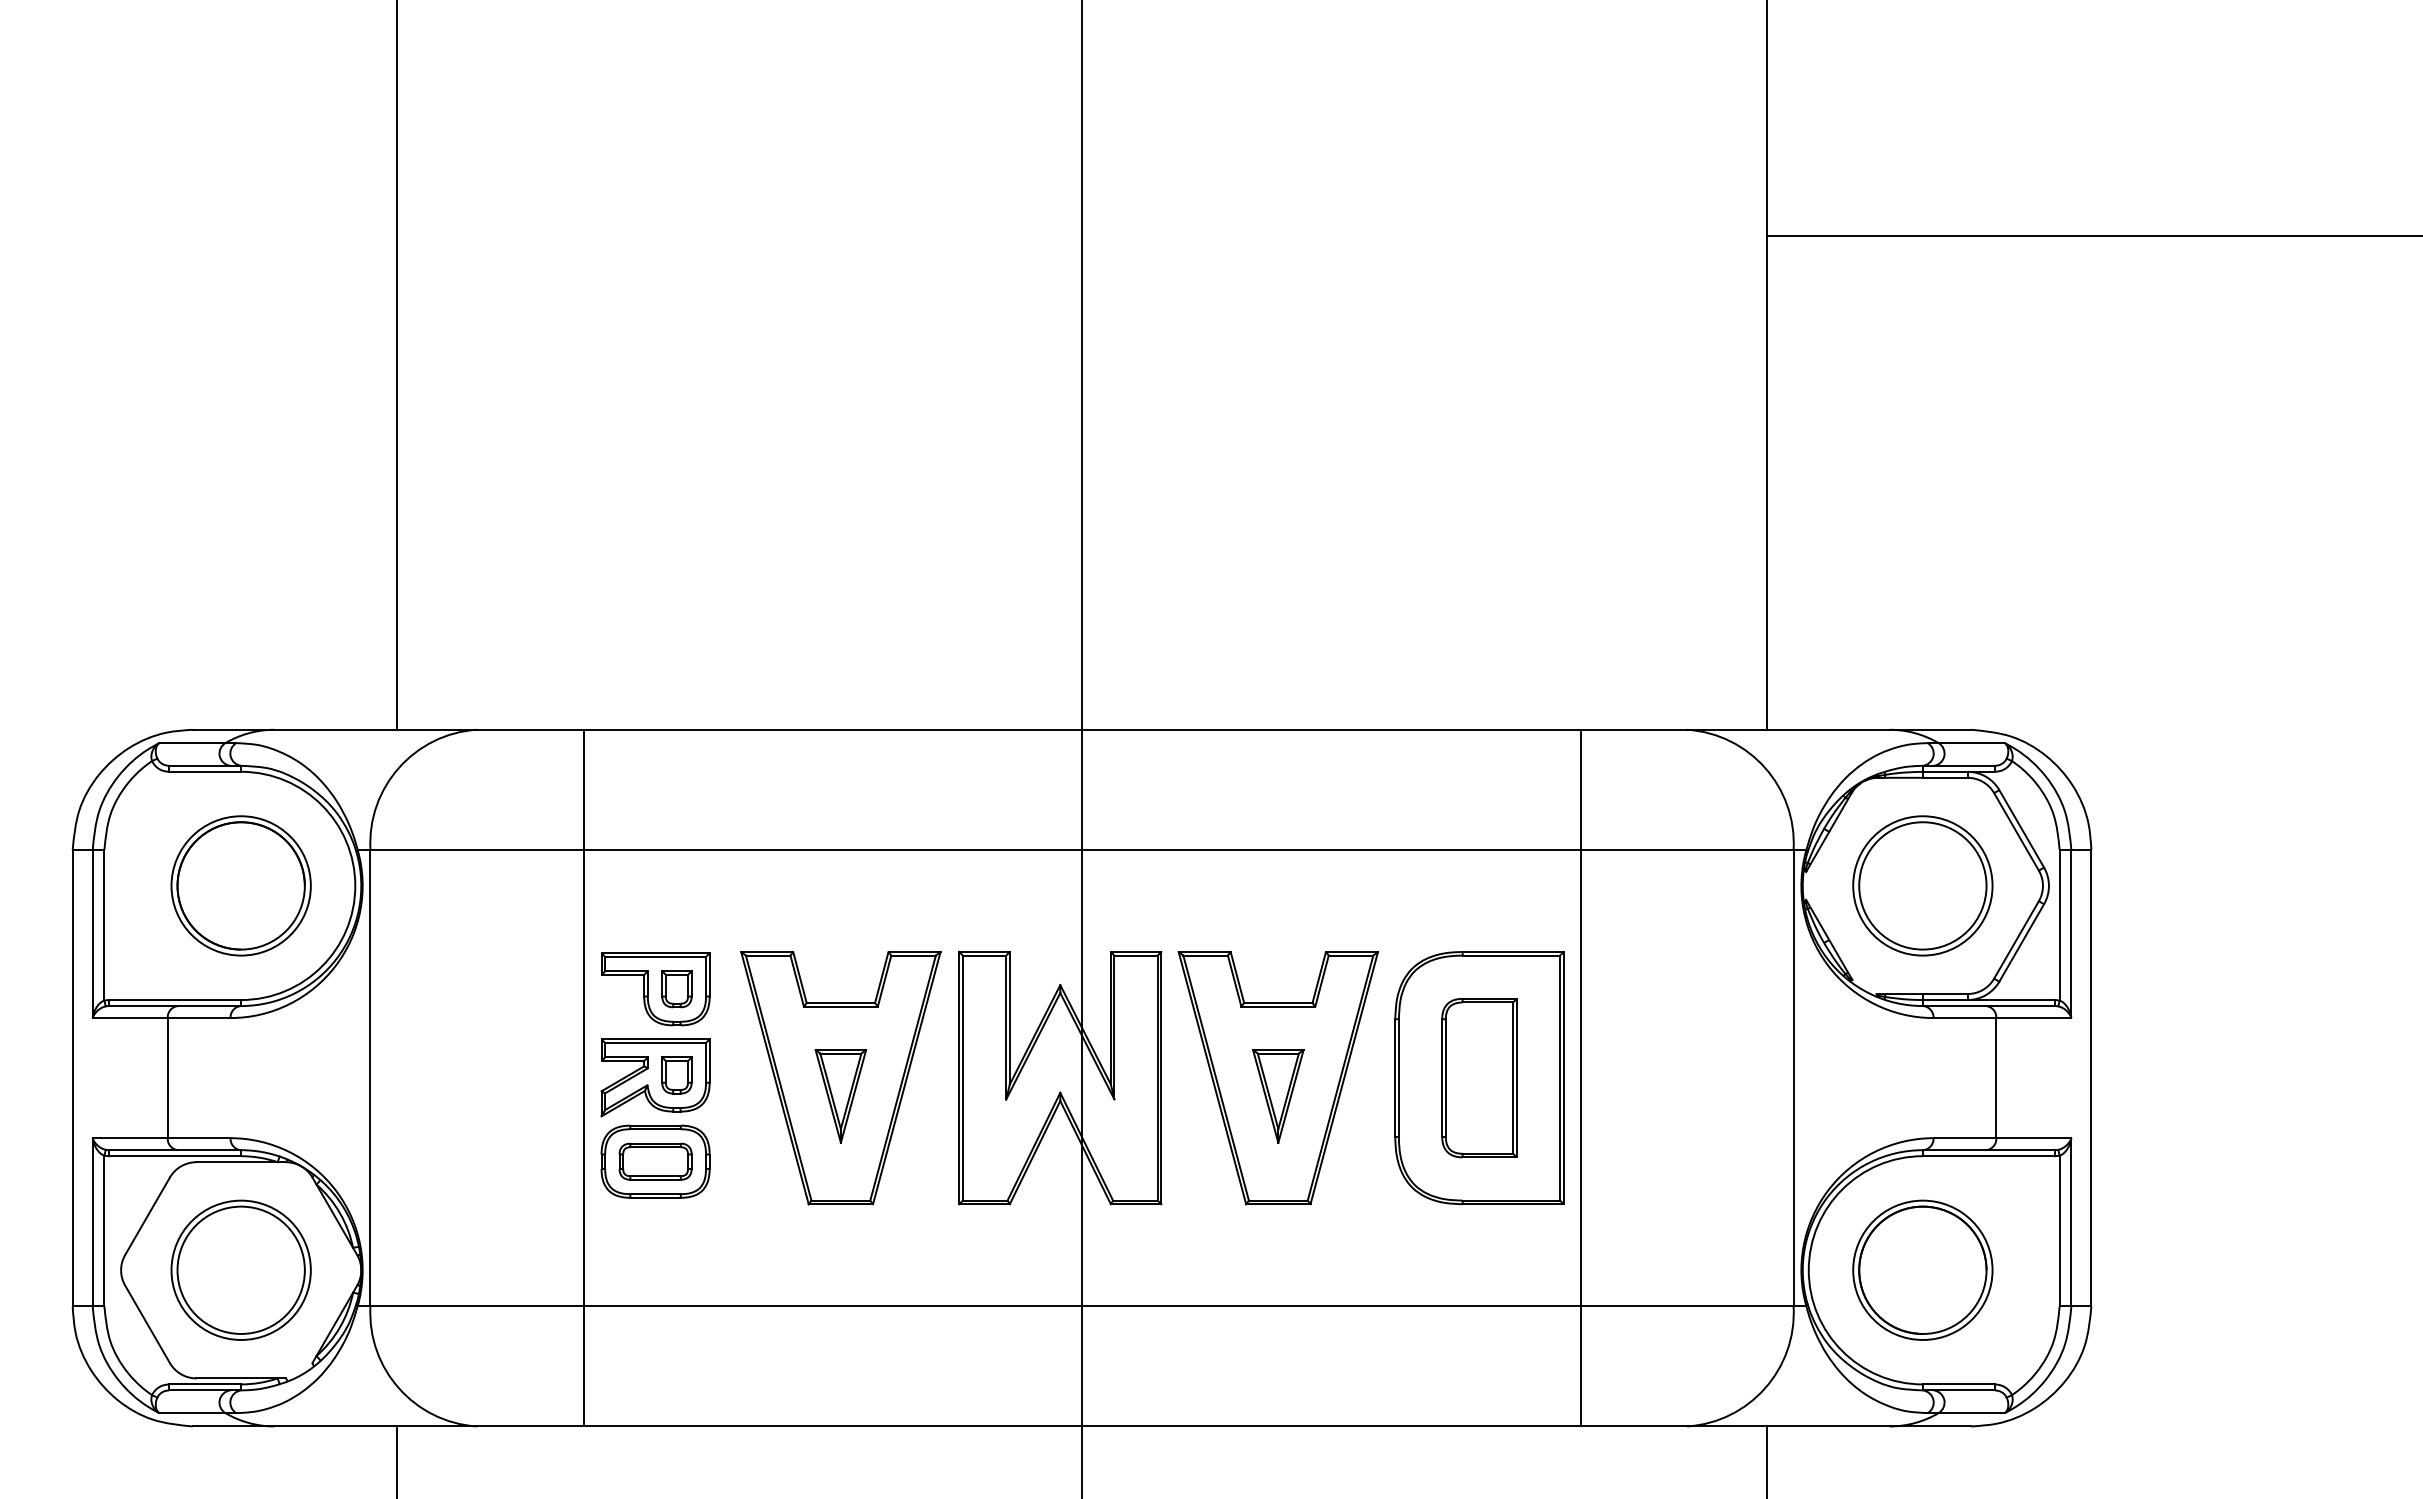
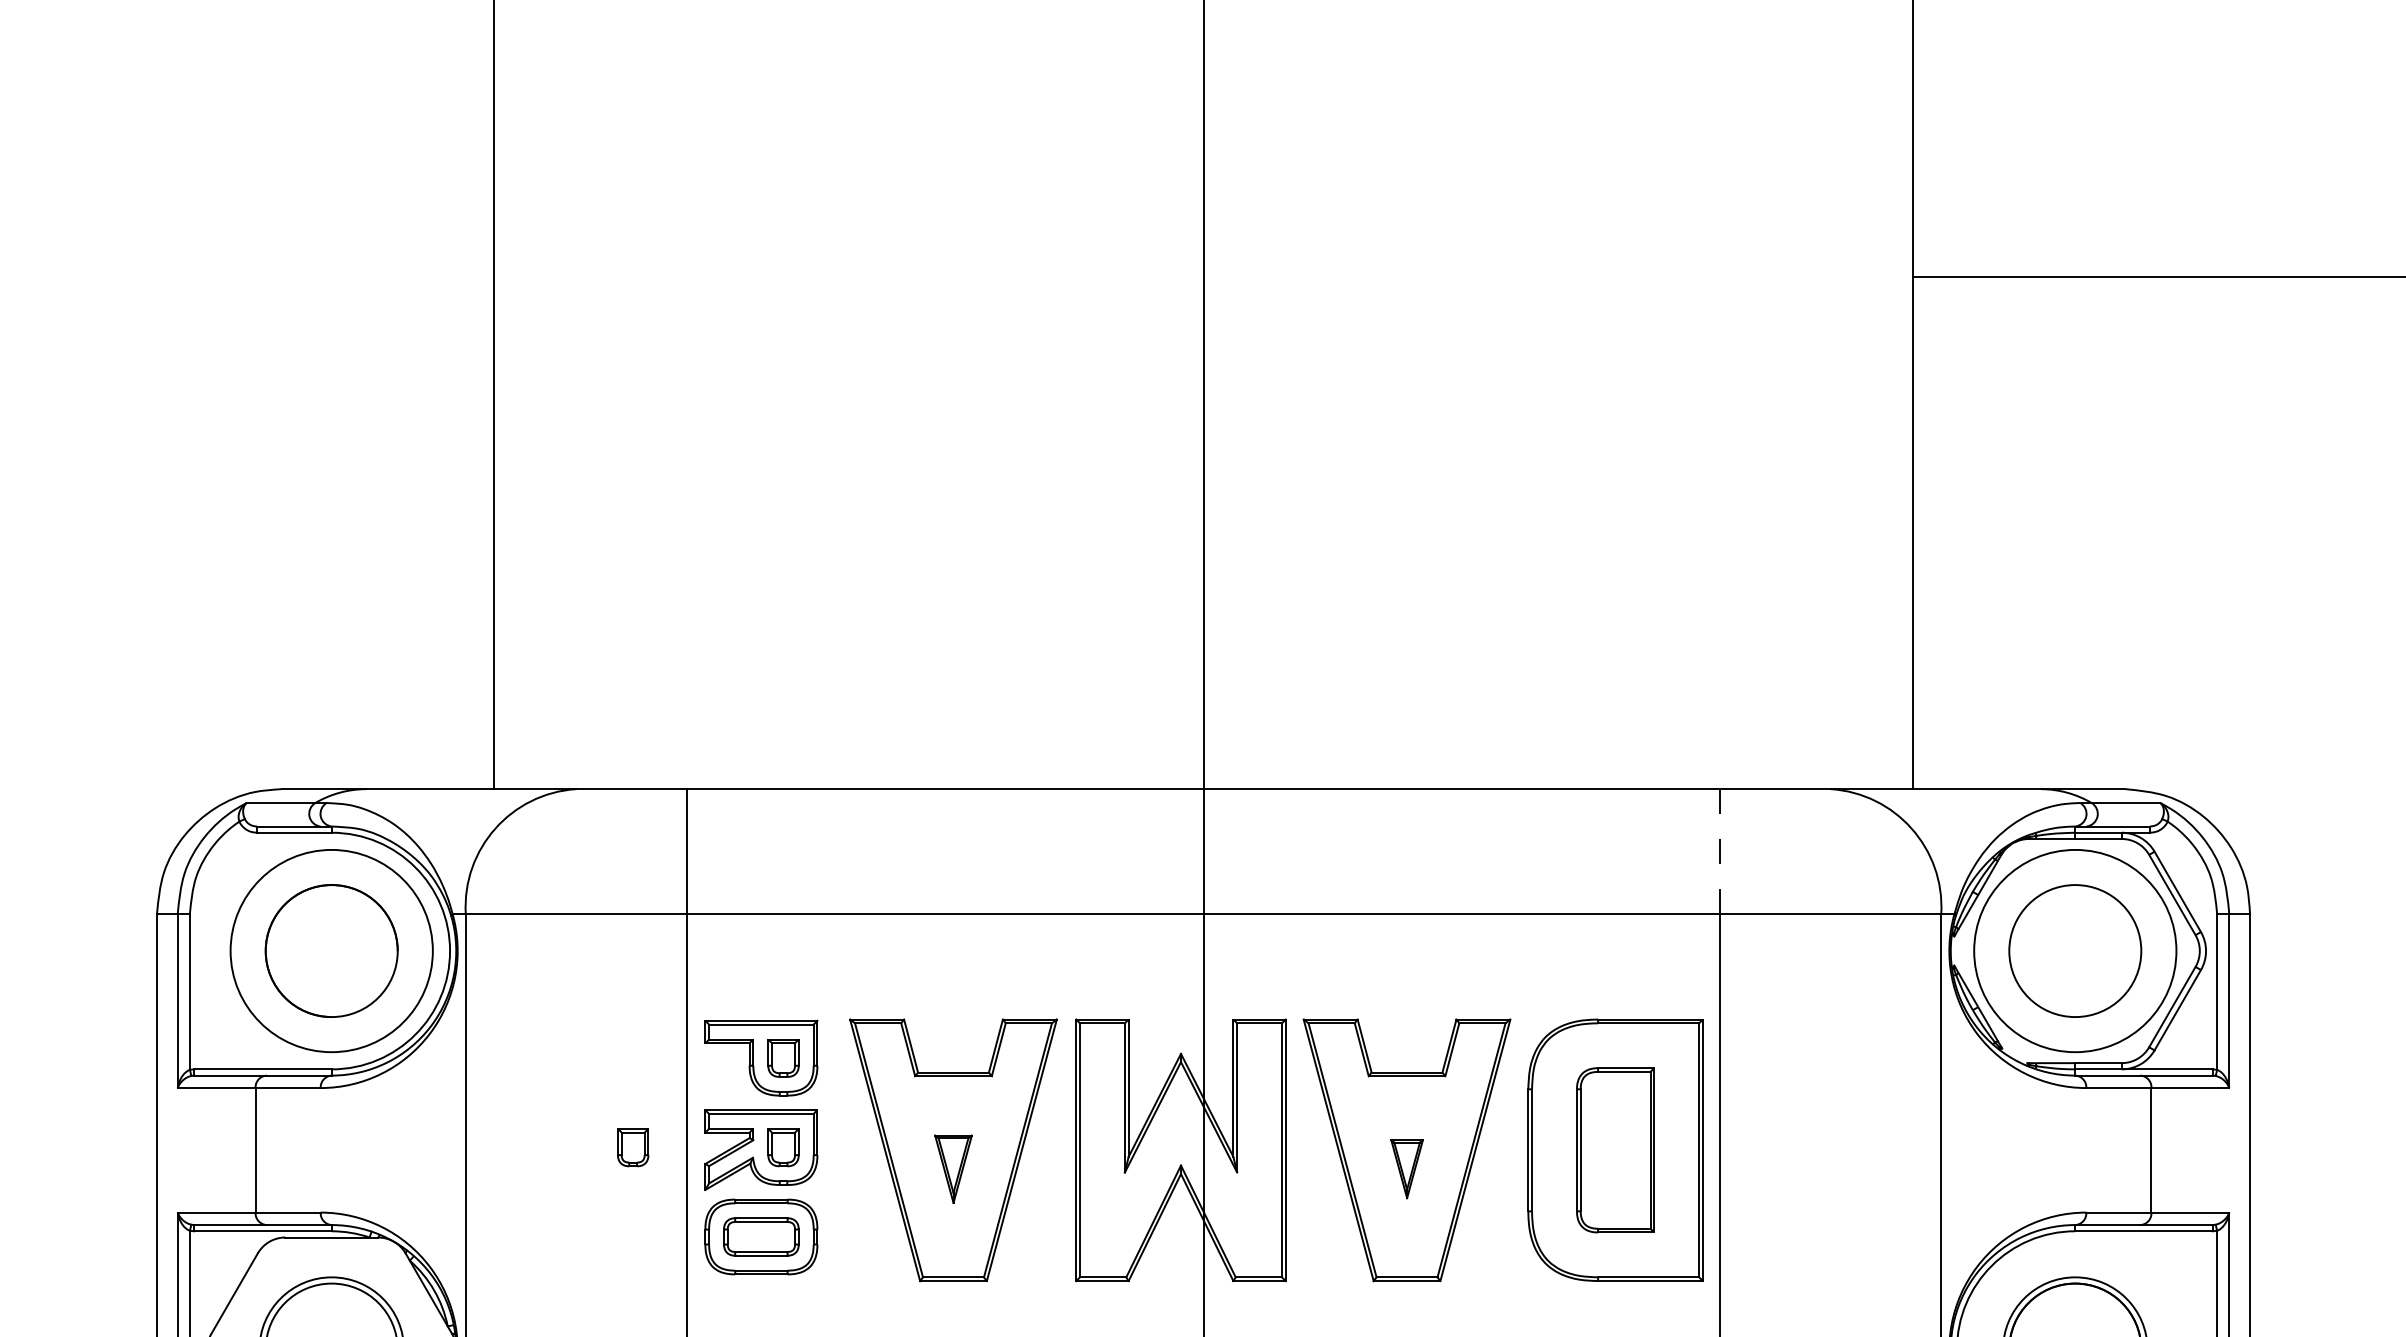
line: (1580, 790) -> (1720, 852), solid -> dashed
circle: (240, 885) -> (331, 950), size x1.4
circle: (1922, 885) -> (2074, 950), size x1.4
part: (531, 1075) -> (632, 1147), added
part: (840, 1096) -> (953, 1169), size x0.7
part: (1278, 1096) -> (1407, 1169), size x0.6

